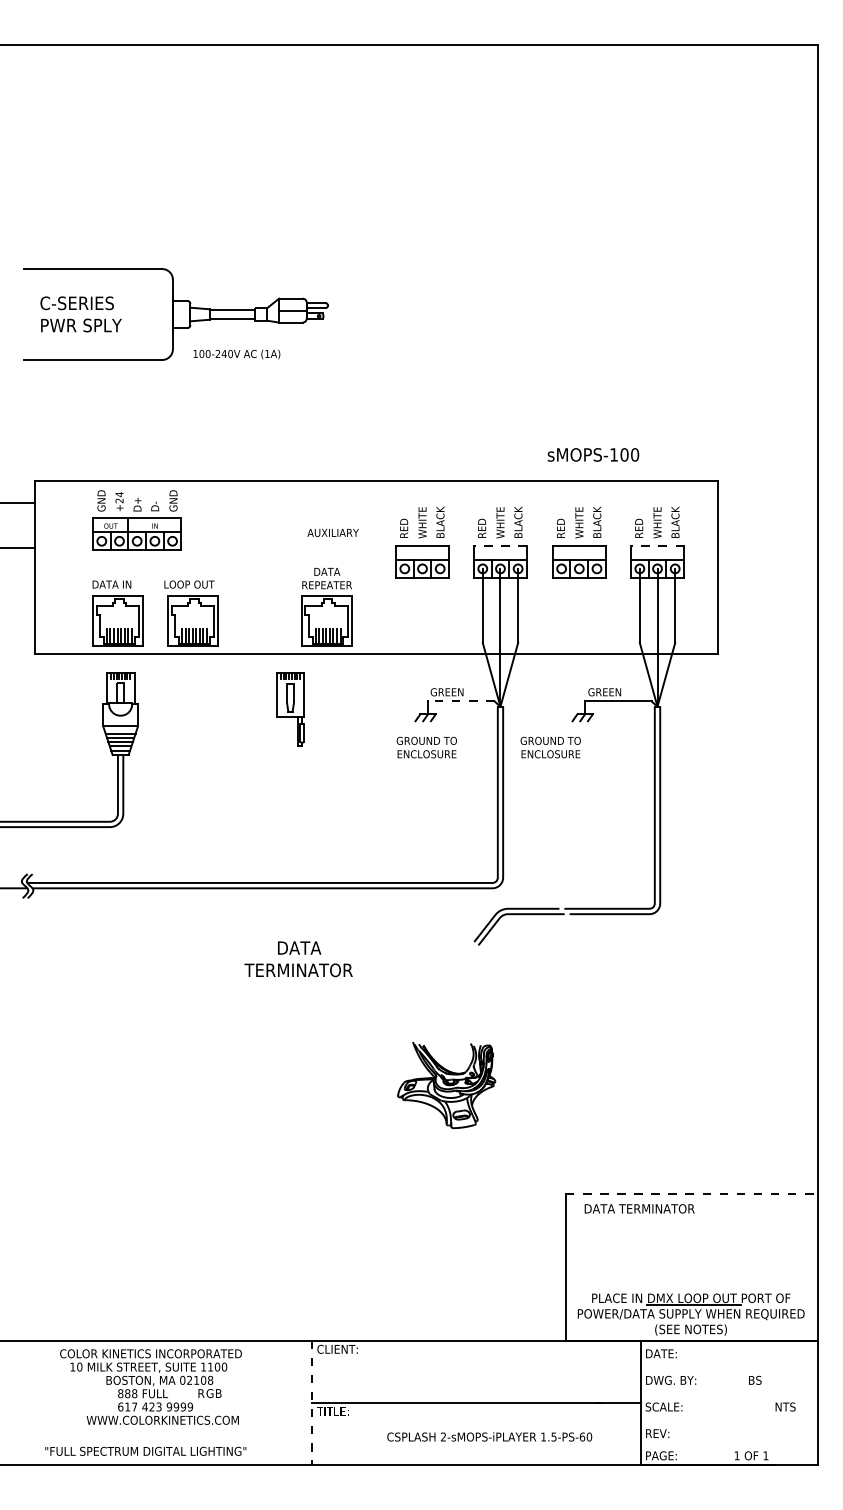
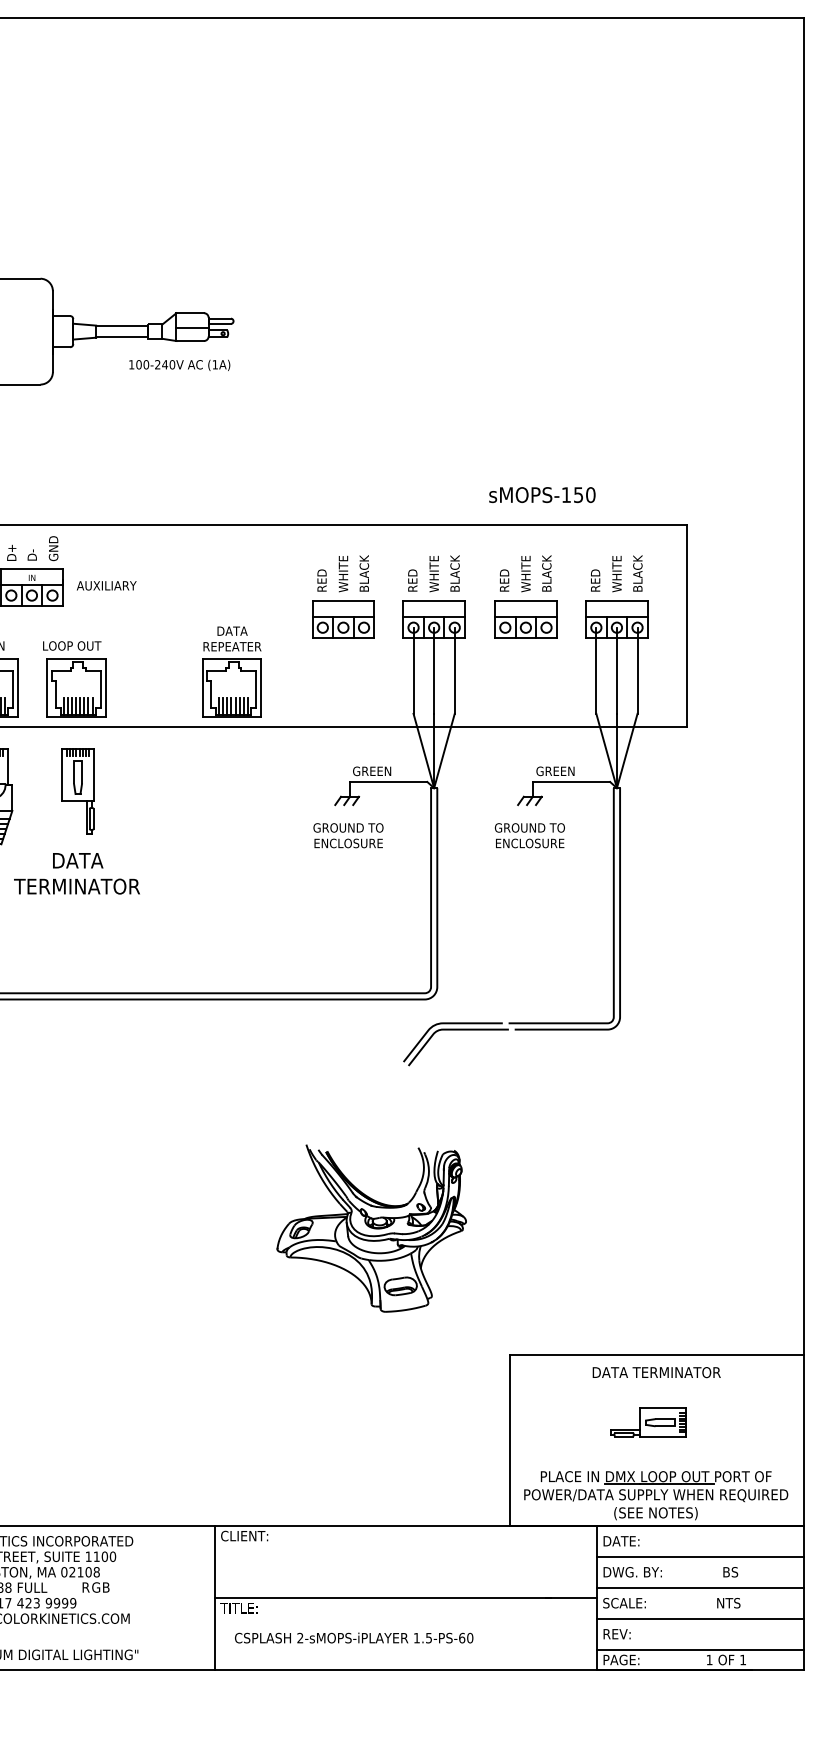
text: (236, 354) -> (179, 365), moved
text: (624, 454) -> (578, 494), sMOPS-100 -> sMOPS-150
text: (332, 532) -> (105, 585), moved
line: (500, 545) -> (434, 600), dashed -> solid
line: (657, 545) -> (616, 600), dashed -> solid
line: (460, 701) -> (387, 782), dashed -> solid
part: (290, 709) -> (78, 791), moved
text: (550, 747) -> (529, 835), moved
text: (298, 959) -> (76, 874), moved
part: (446, 1085) -> (371, 1228), size x1.67
line: (692, 1193) -> (657, 1354), dashed -> solid
text: (639, 1208) -> (656, 1372), moved
part: (684, 1251) -> (648, 1422), added
line: (728, 1367) -> (699, 1557), added
line: (728, 1393) -> (699, 1587), added
line: (312, 1403) -> (215, 1599), dashed -> solid
text: (785, 1406) -> (728, 1602), moved
line: (728, 1420) -> (699, 1618), added
text: (489, 1436) -> (353, 1637), moved
line: (728, 1446) -> (699, 1649), added

